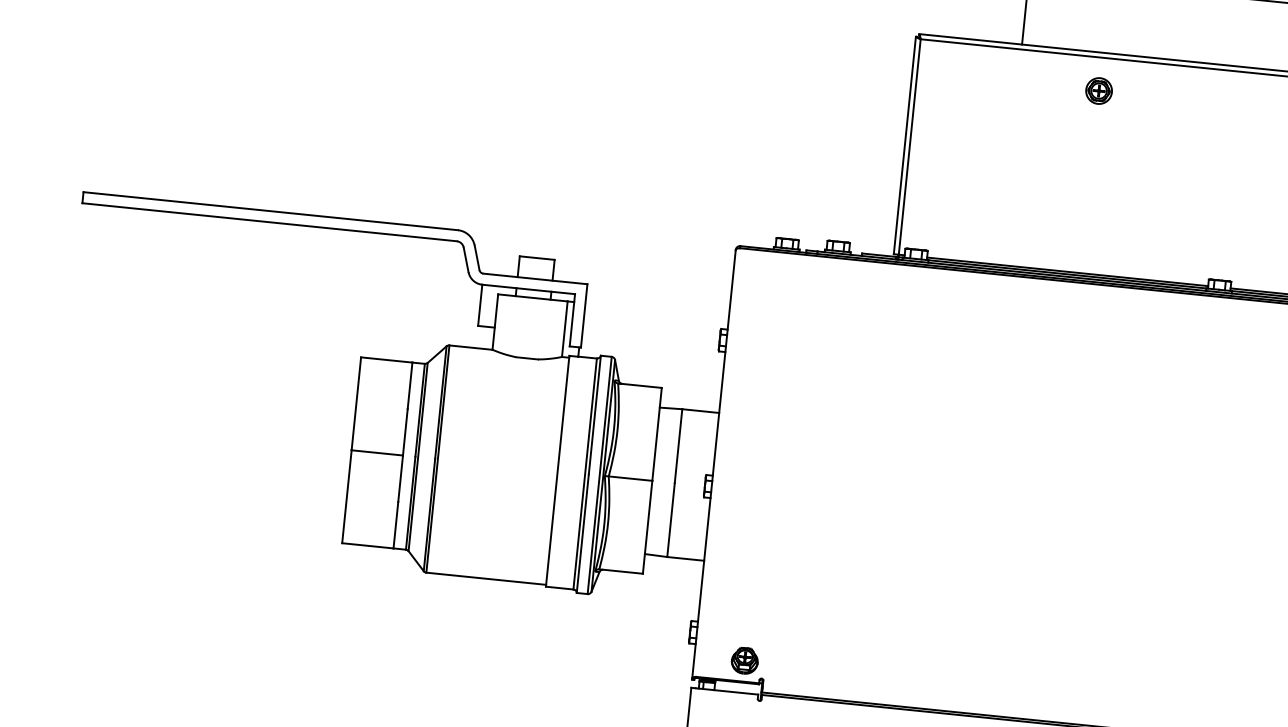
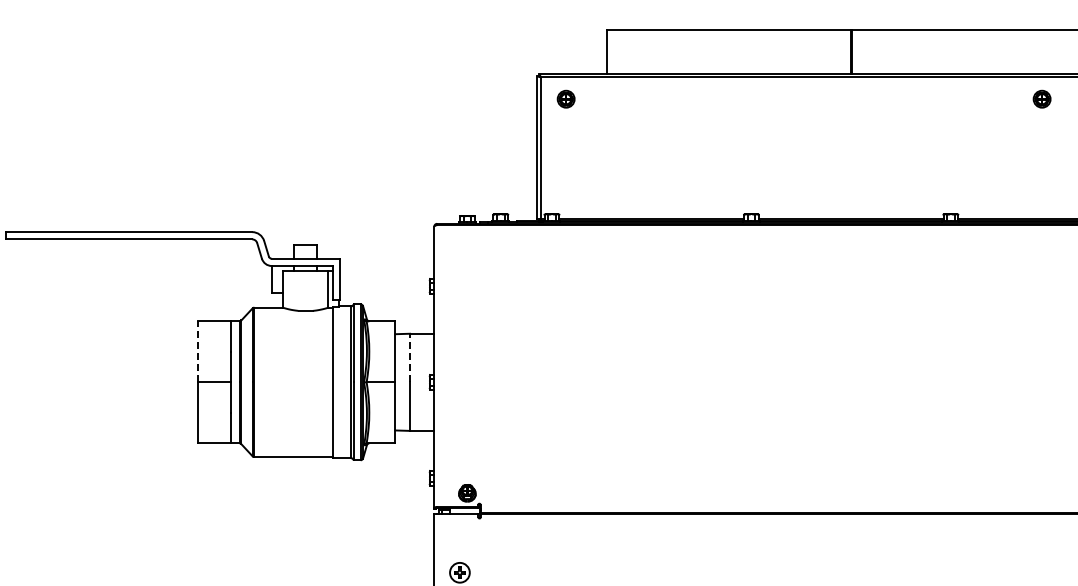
part: (1098, 89) -> (565, 98), moved
line: (356, 403) -> (197, 351), solid -> dashed
line: (679, 445) -> (410, 357), solid -> dashed

